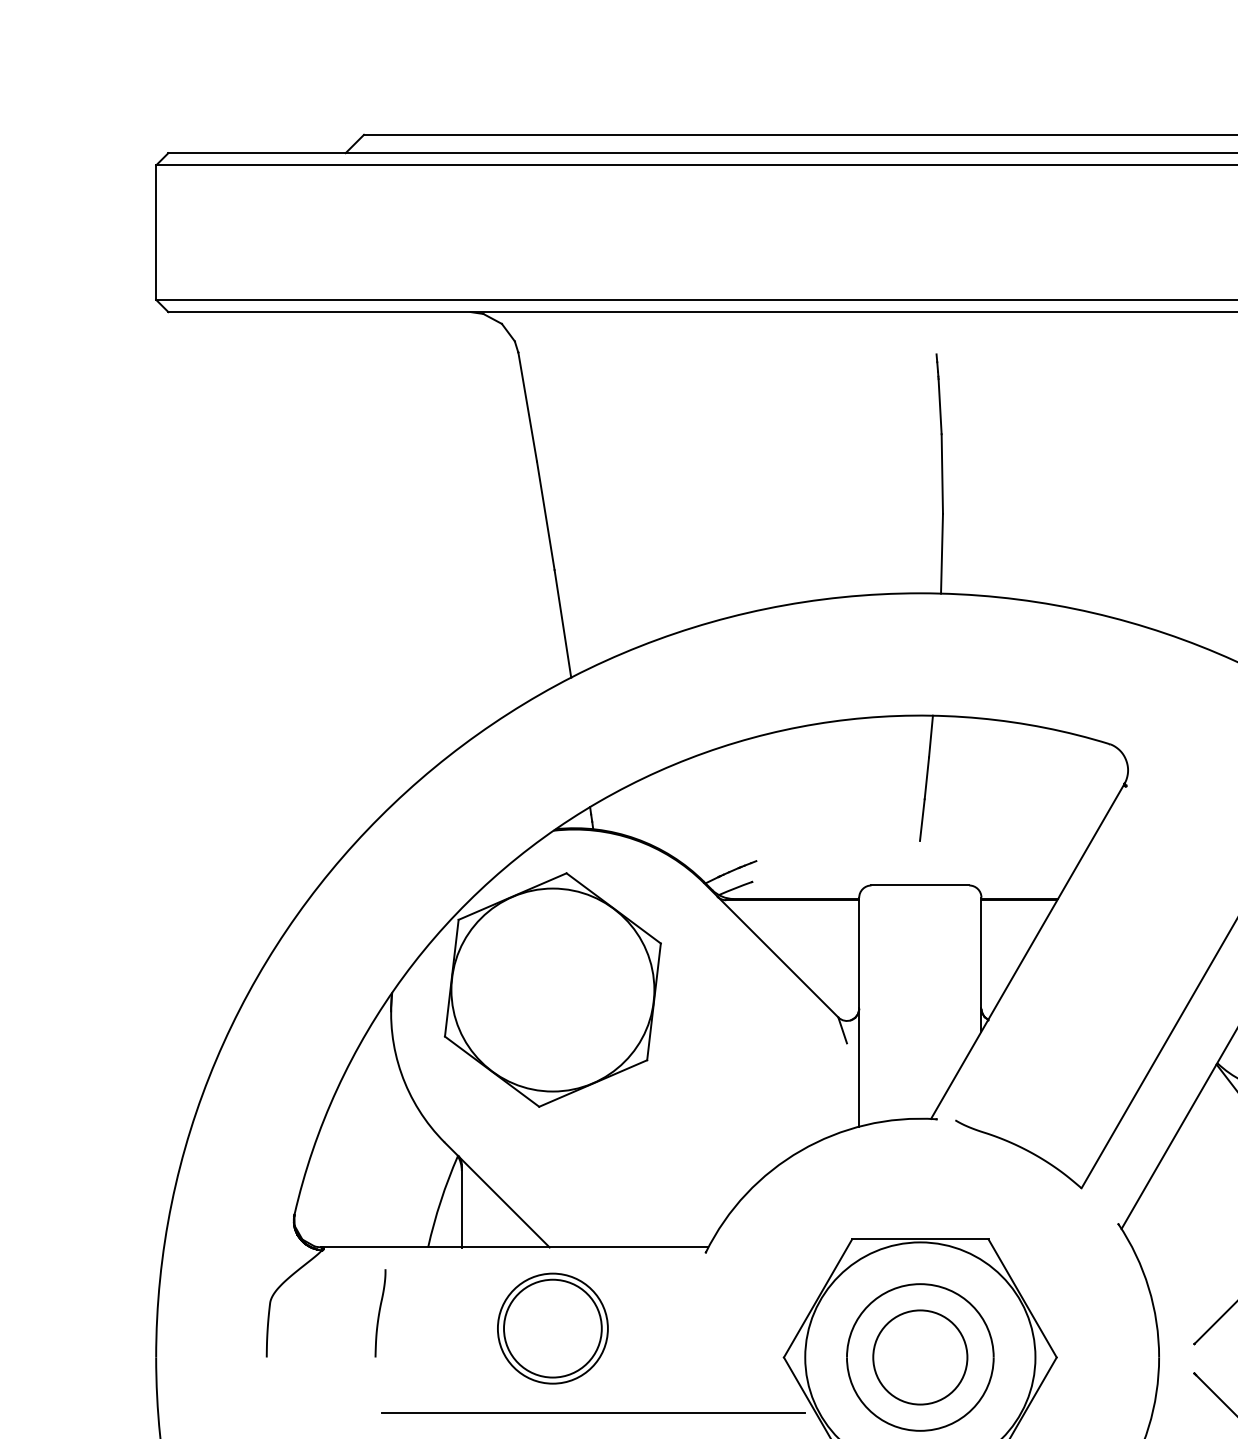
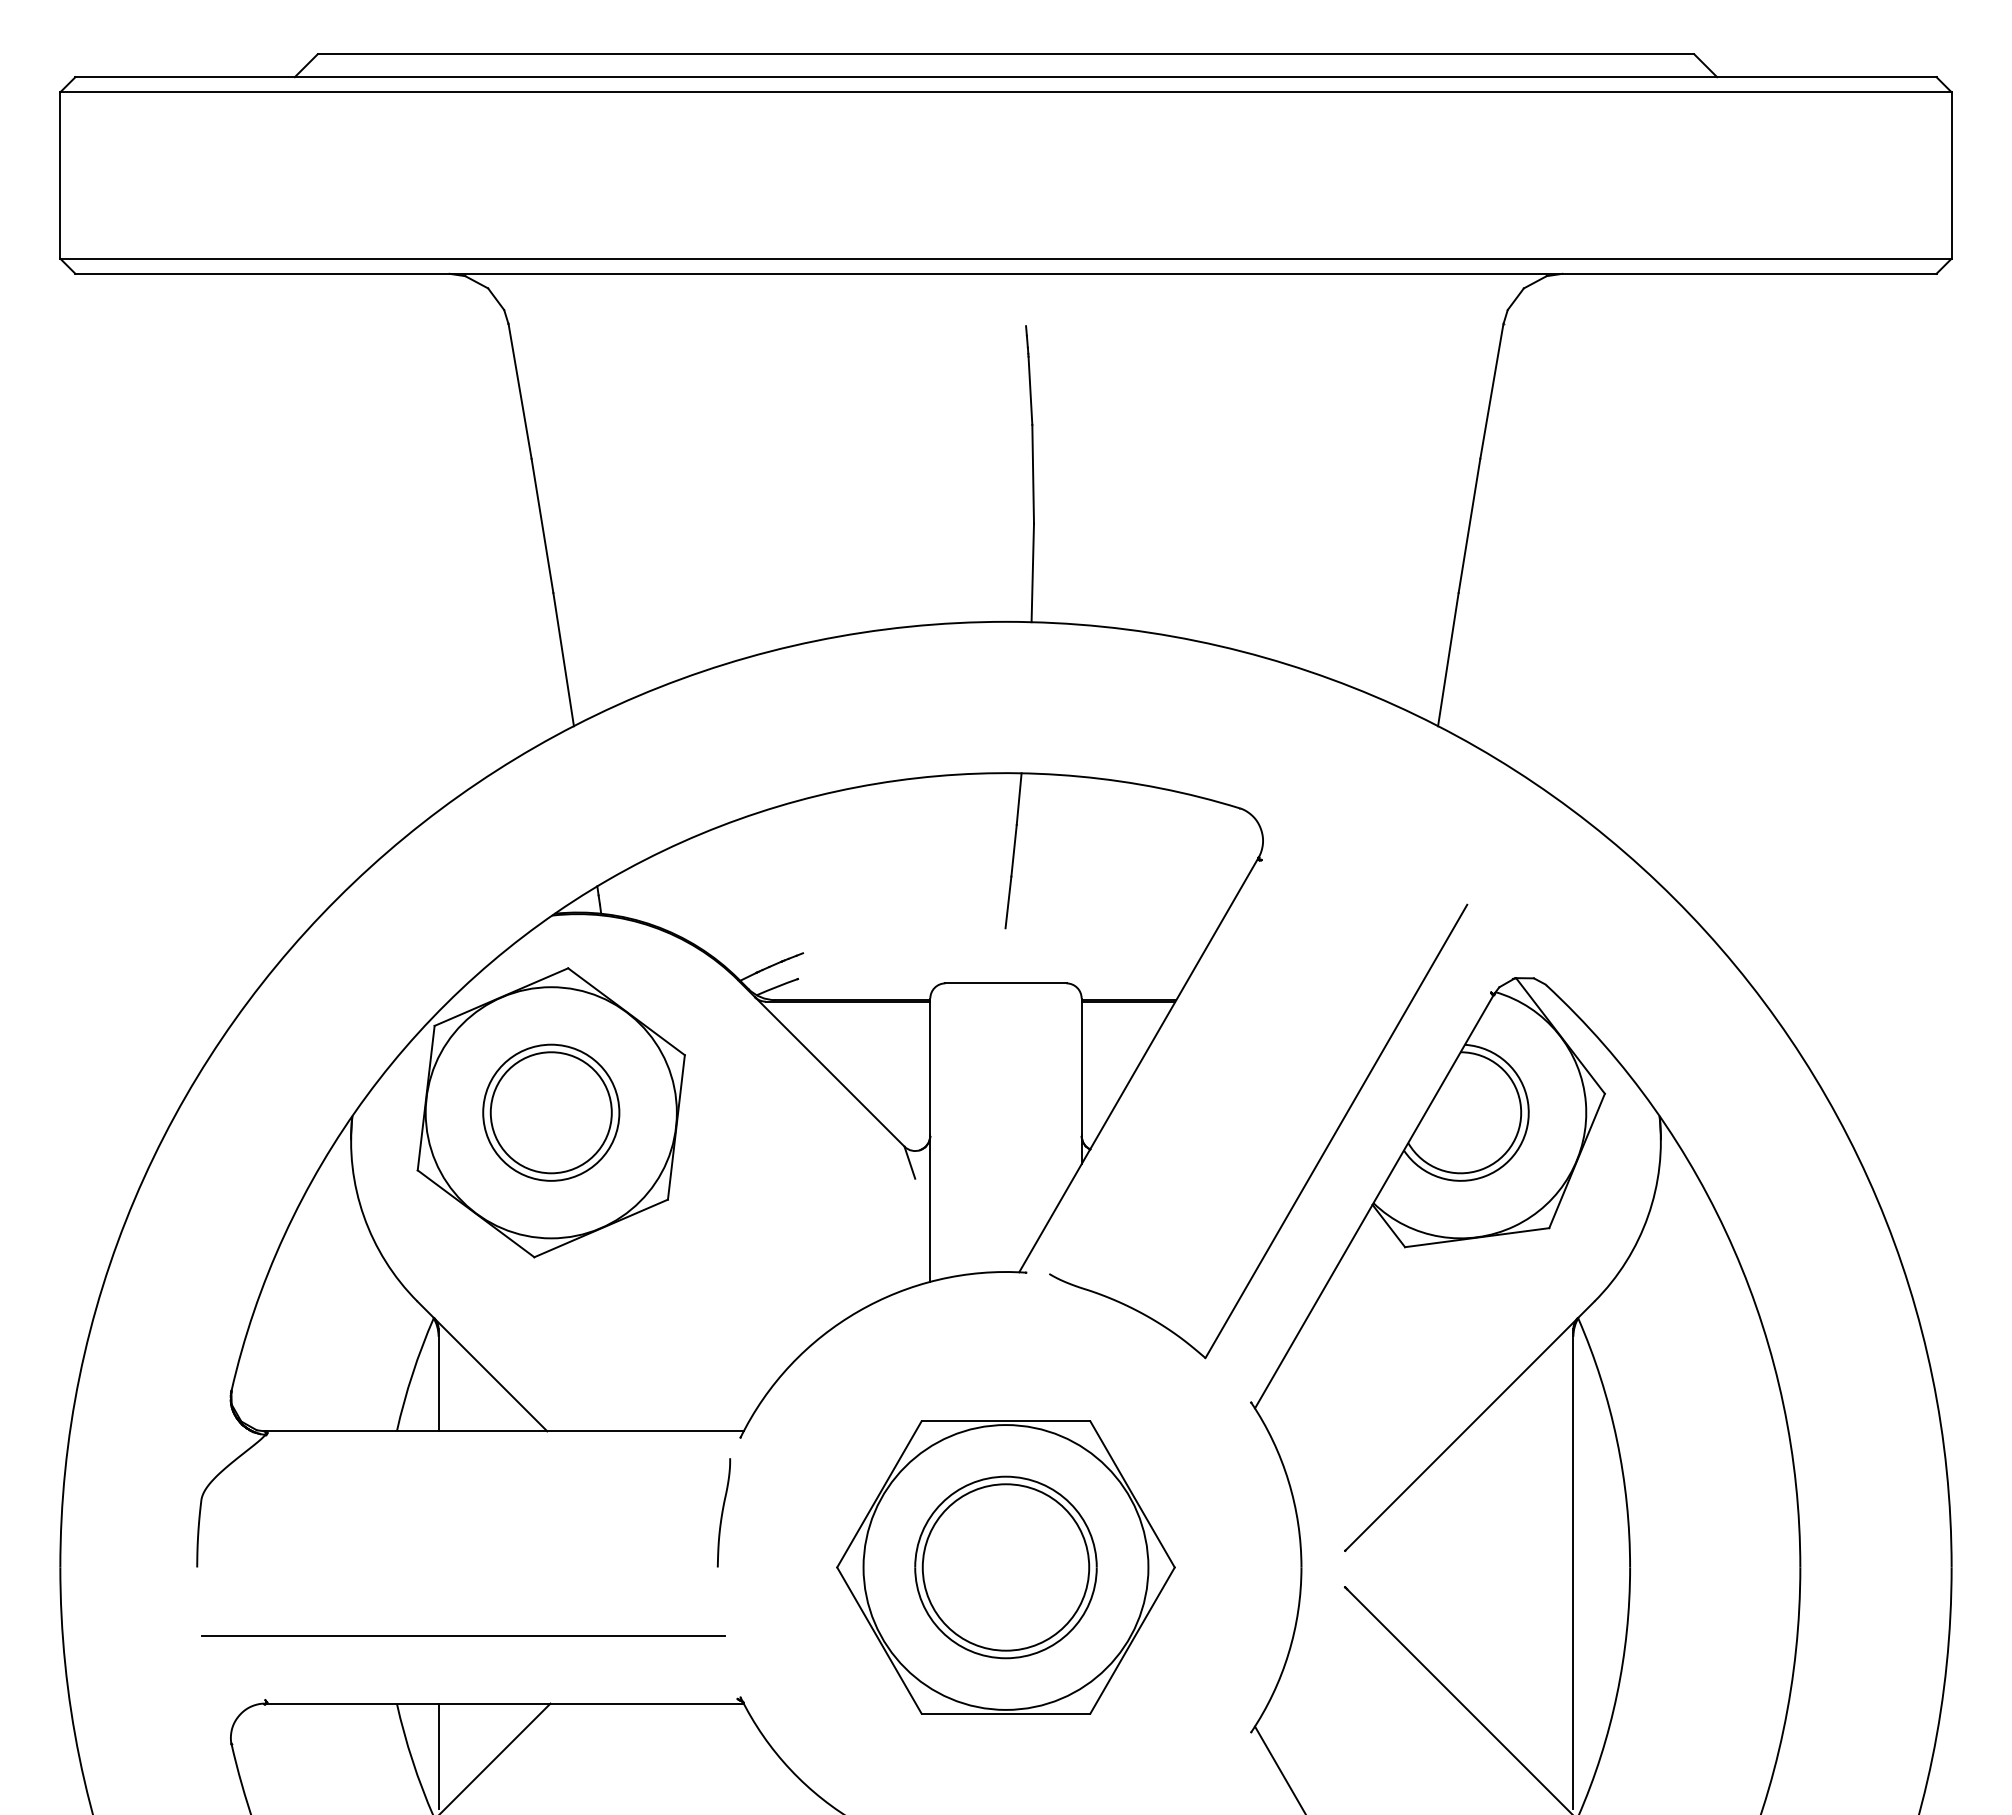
curve: (380, 1313) -> (723, 1512), moved
part: (553, 1328) -> (551, 1112), moved
circle: (919, 1357) -> (1005, 1567), size x1.43
line: (593, 1412) -> (463, 1635), moved

